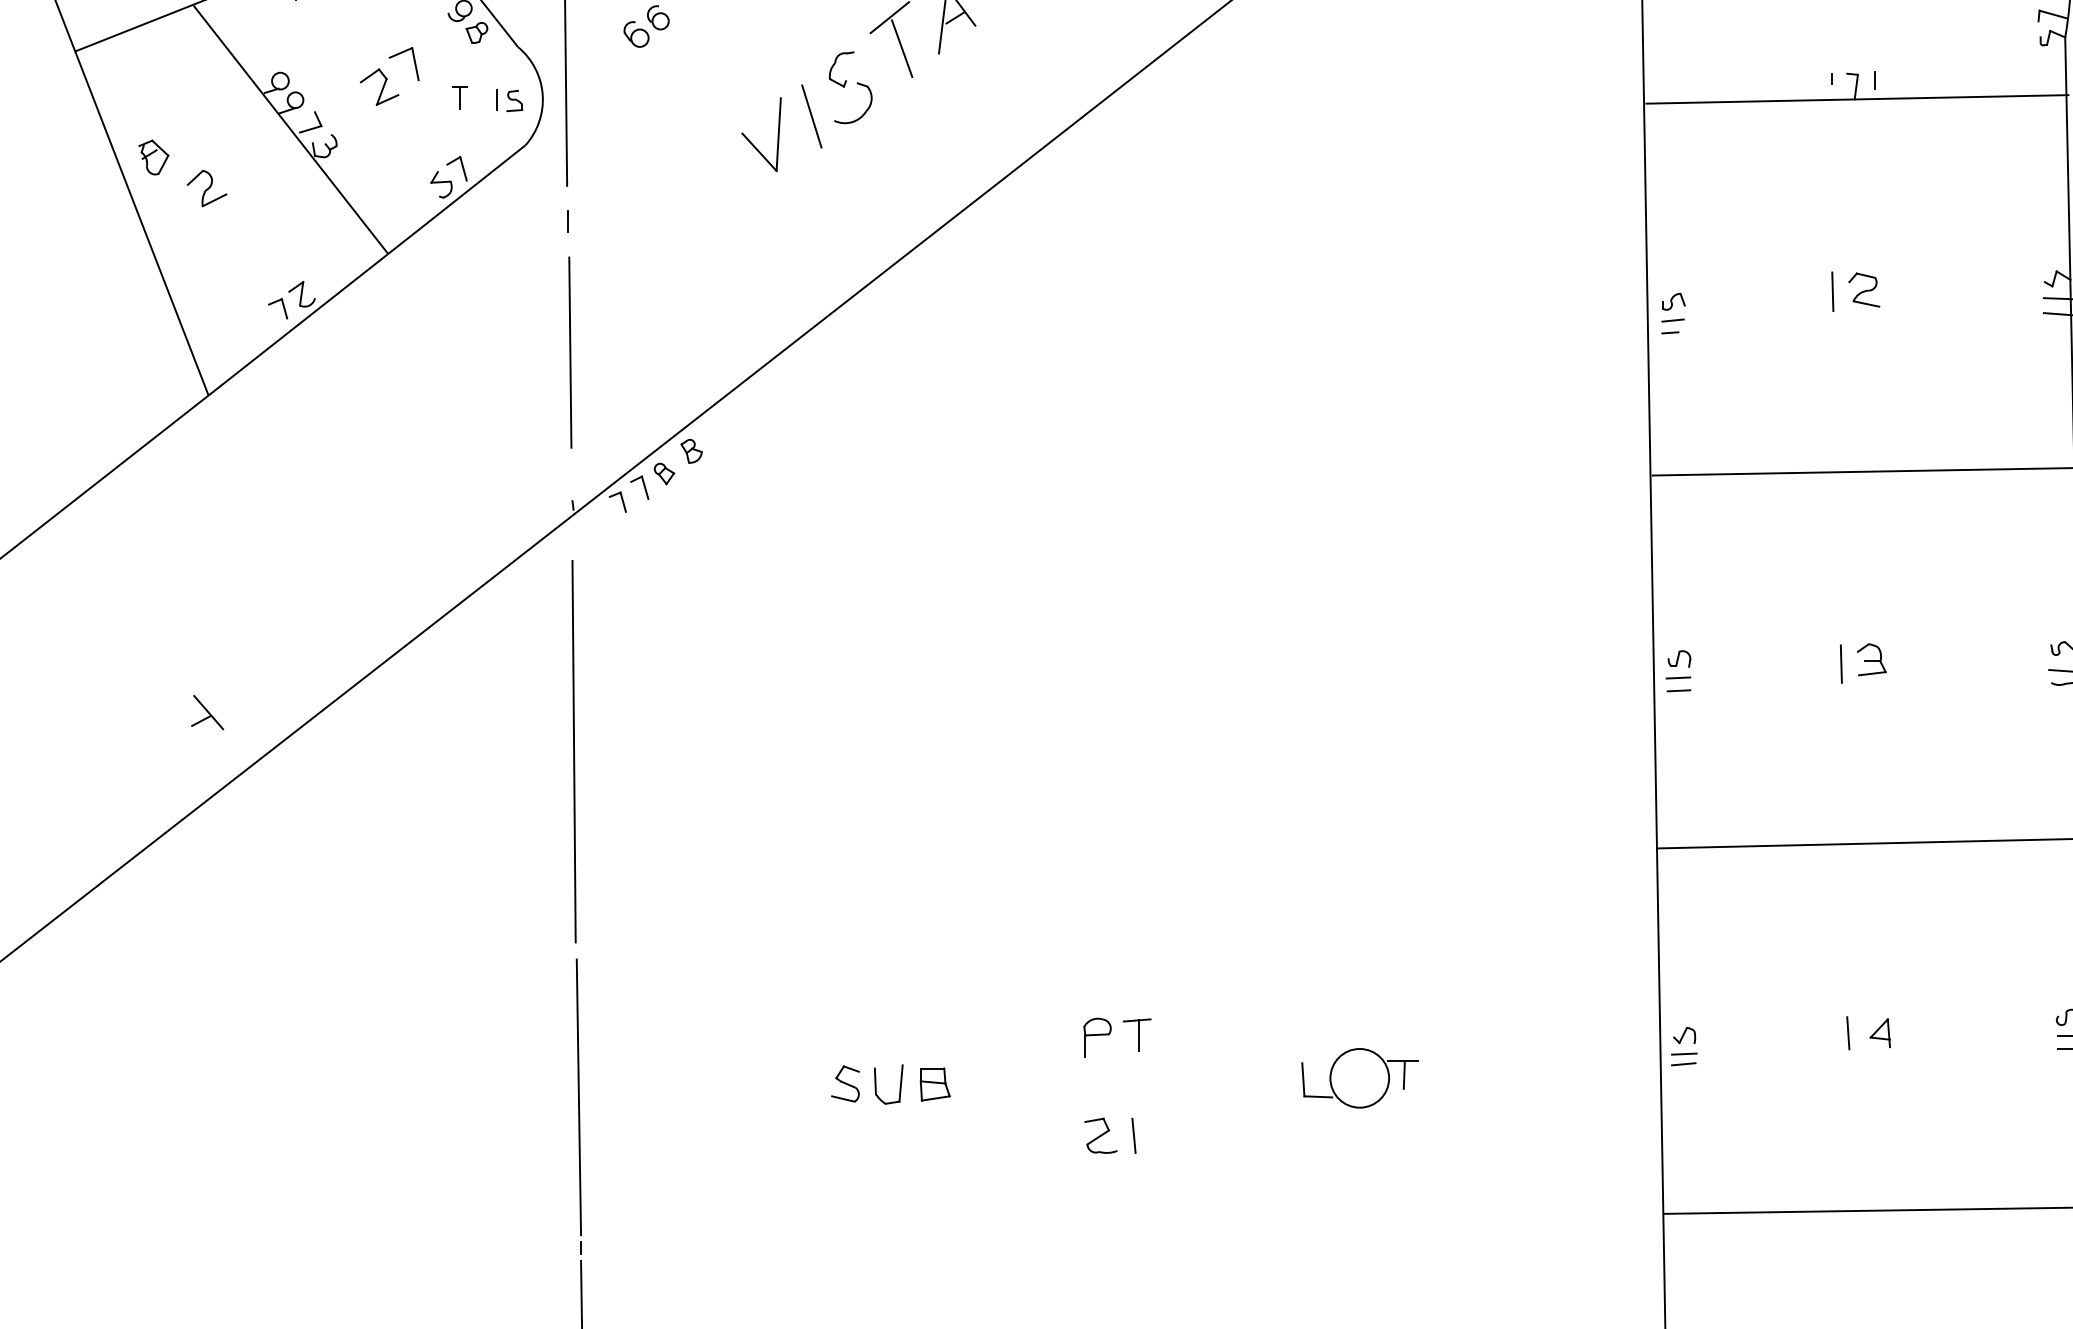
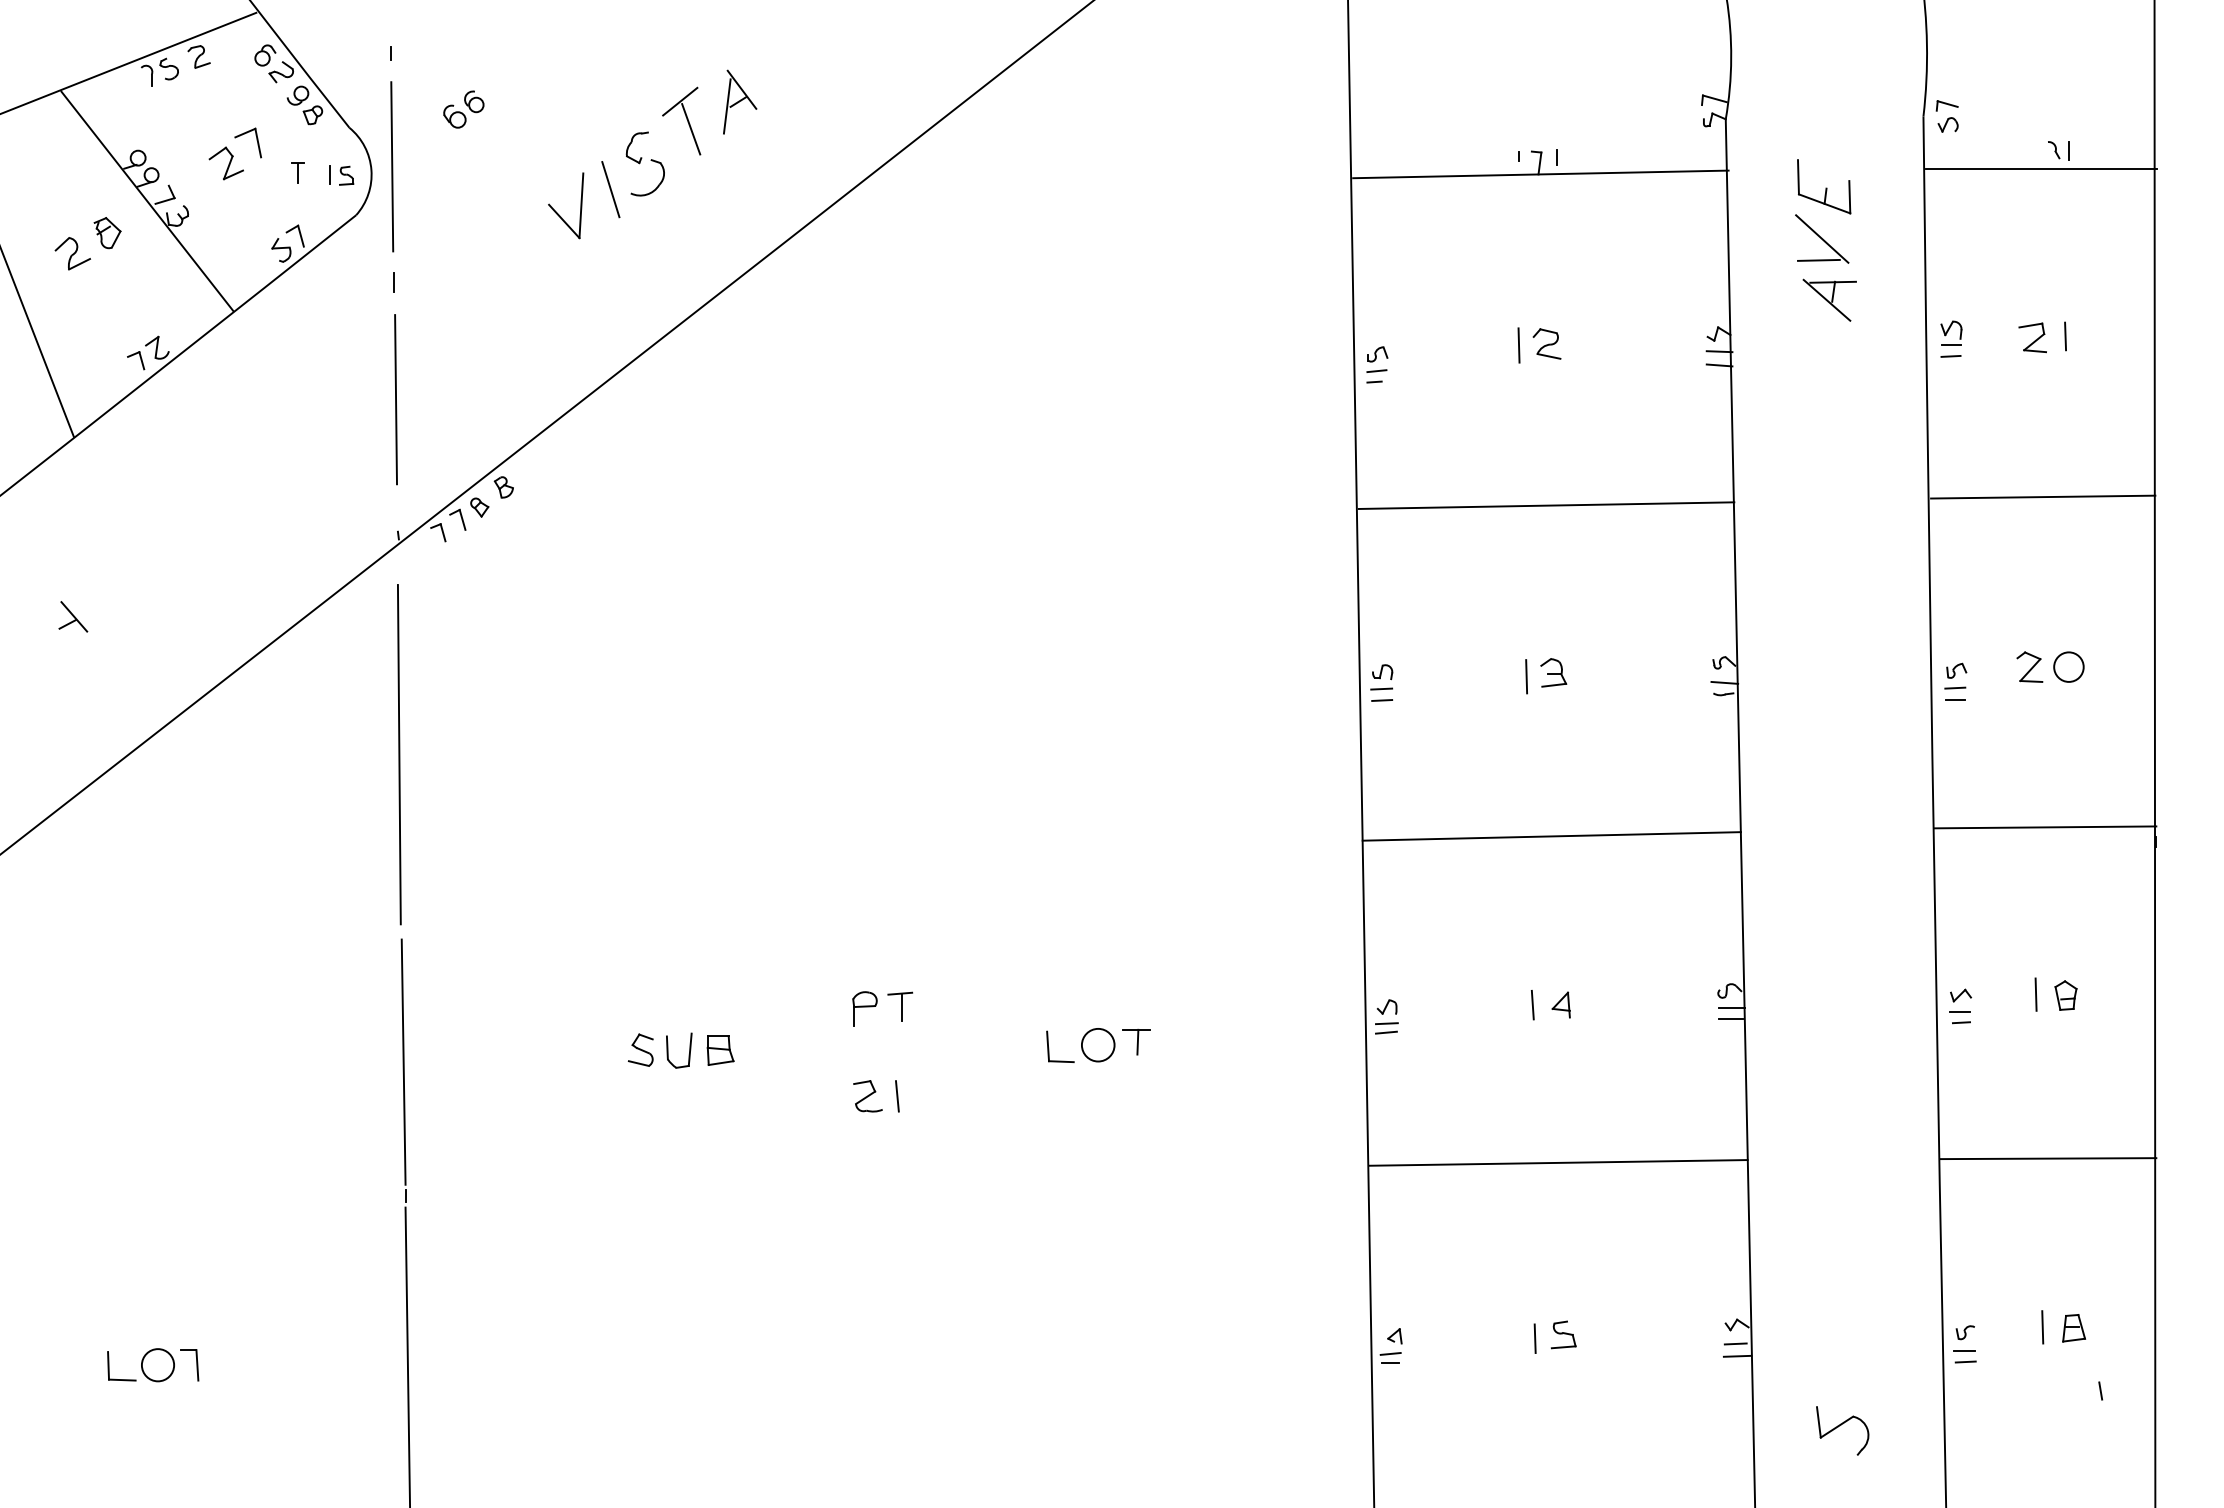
part: (153, 157) -> (107, 233), moved
part: (207, 712) -> (73, 616), moved
circle: (1358, 1077) -> (1097, 1044), size x0.62

